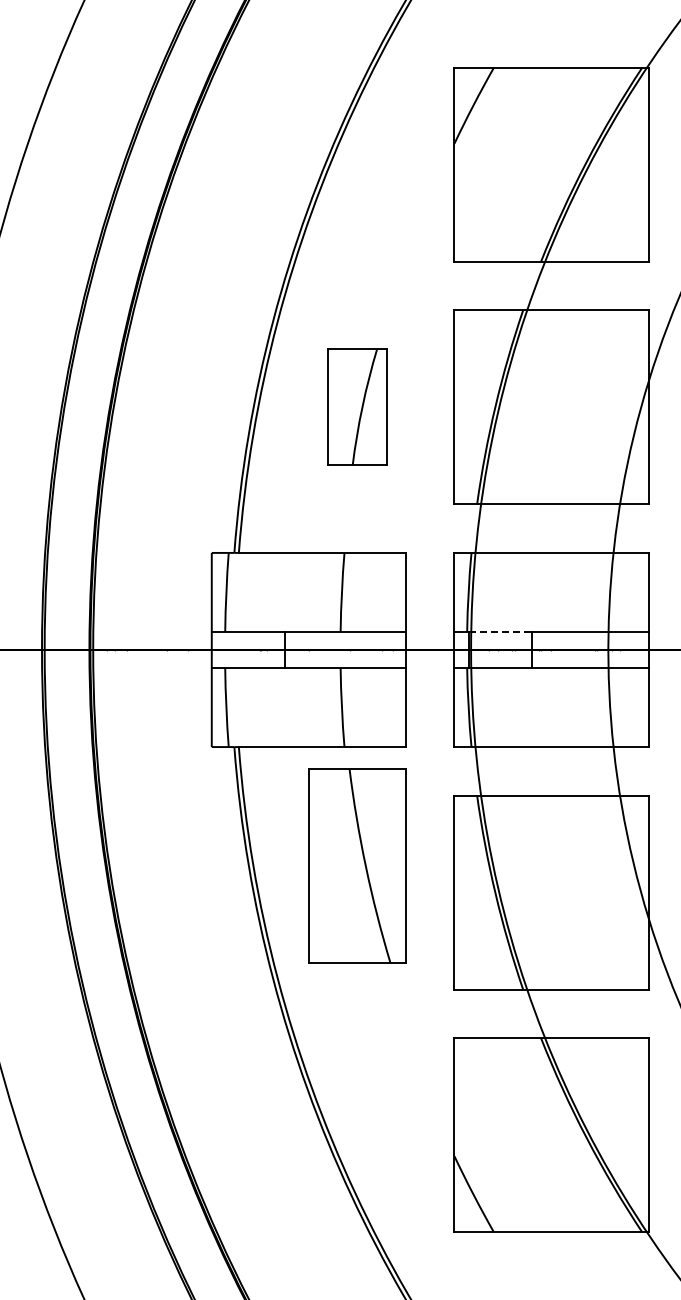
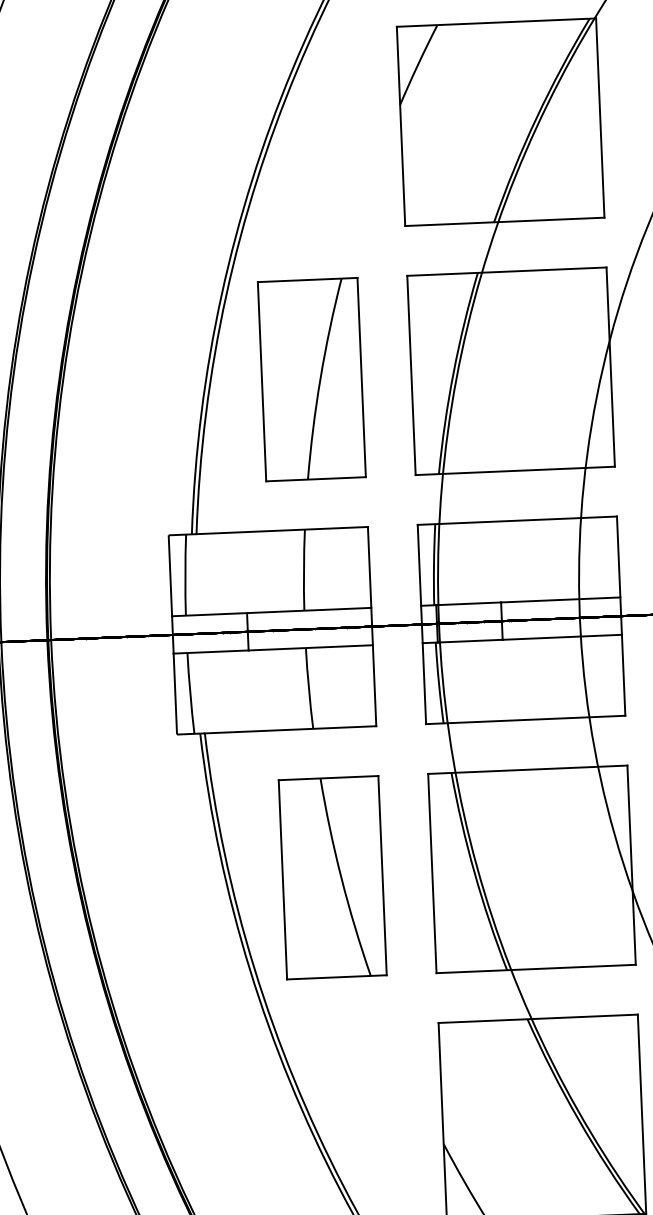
part: (357, 406) -> (311, 378), size x1.67
line: (500, 631) -> (468, 603), dashed -> solid
part: (357, 865) -> (332, 877), moved

